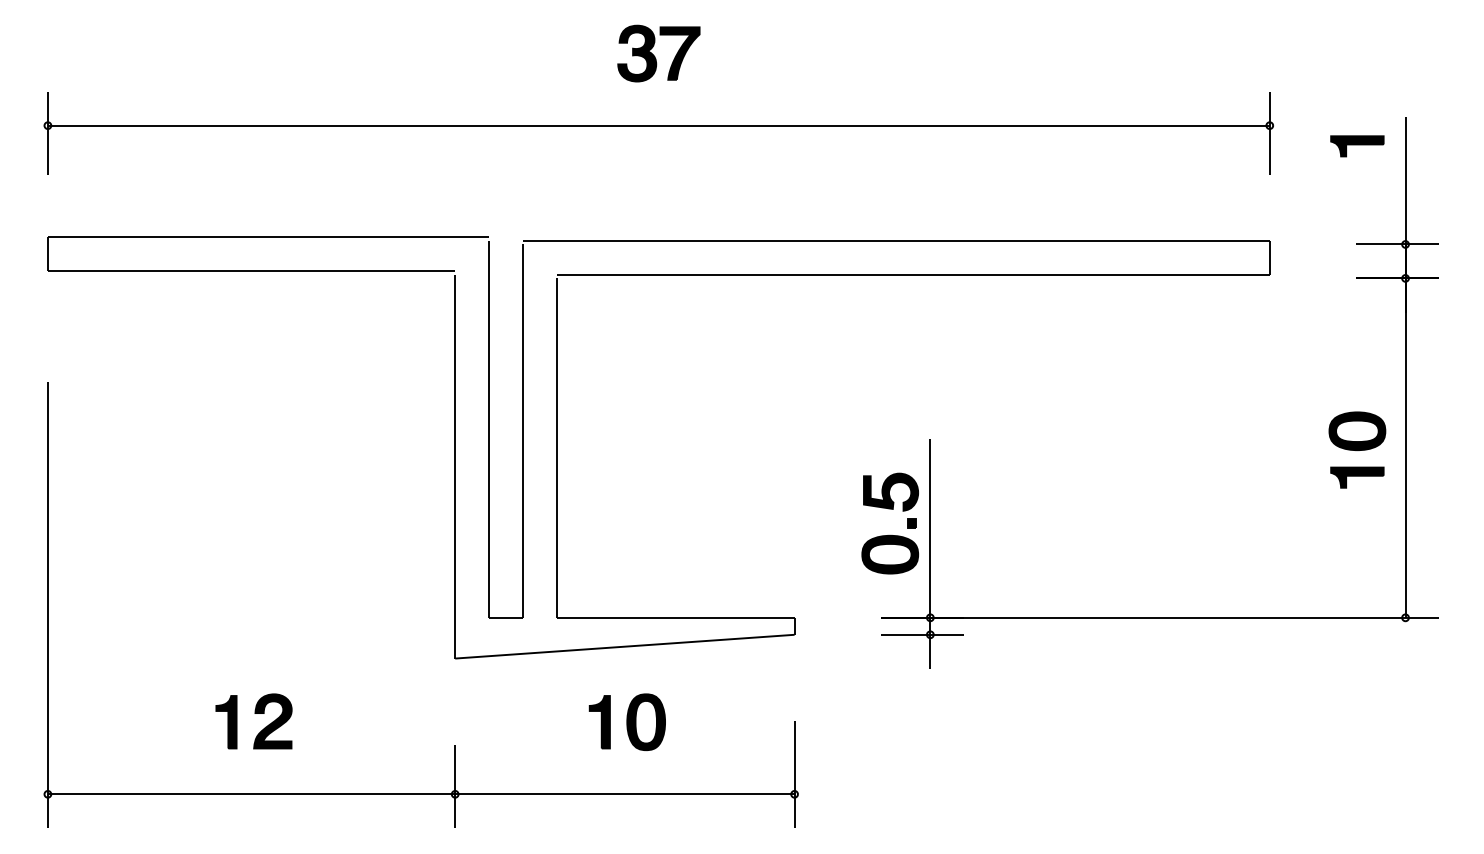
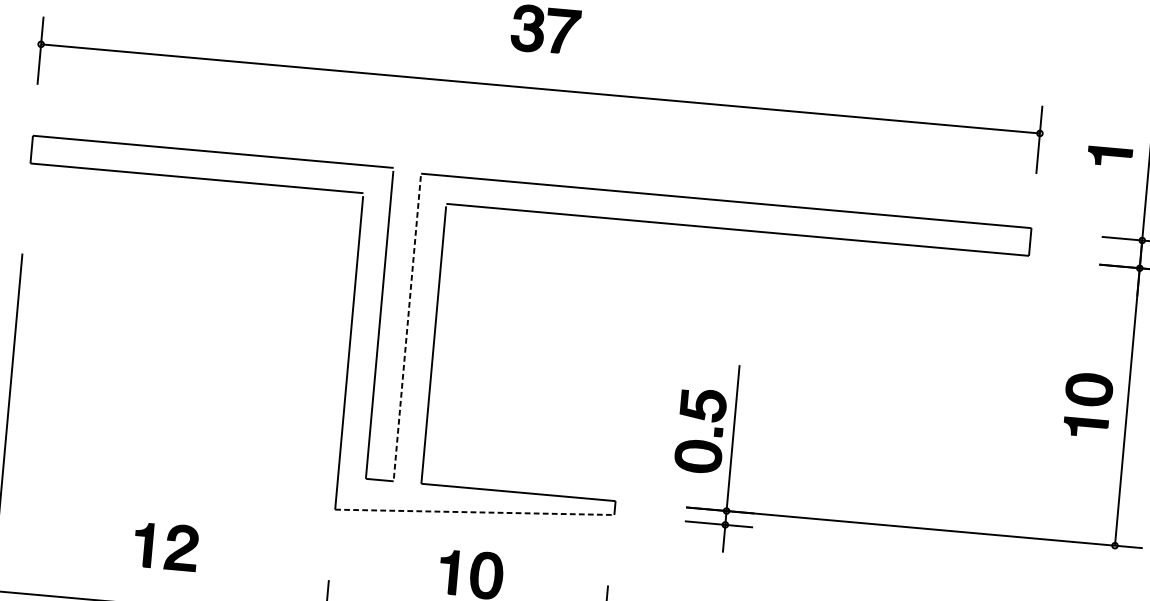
line: (523, 431) -> (407, 329), solid -> dashed
line: (625, 646) -> (475, 512), solid -> dashed

